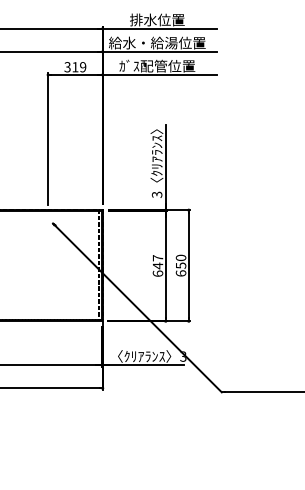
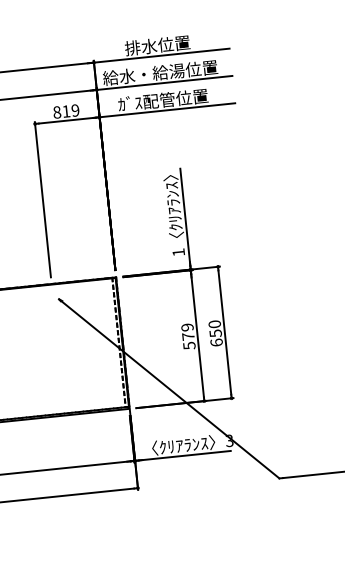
text: (67, 67) -> (57, 112), 319 -> 819
text: (156, 194) -> (177, 252), 3 -> 1
text: (157, 265) -> (187, 336), 647 -> 579

